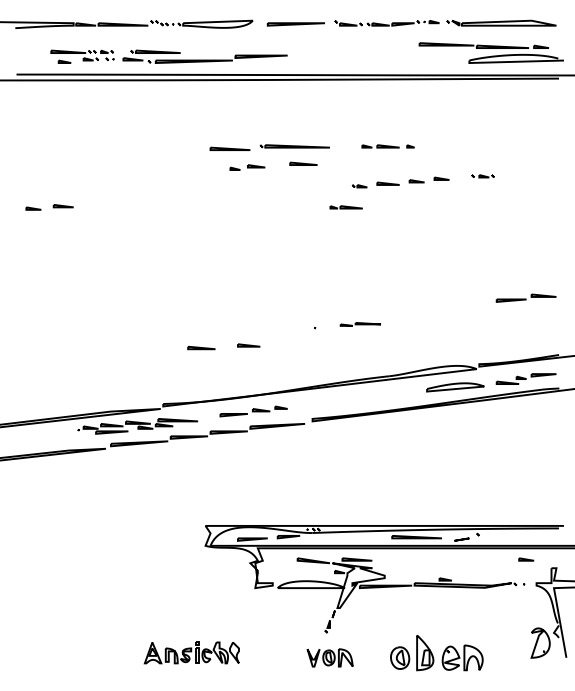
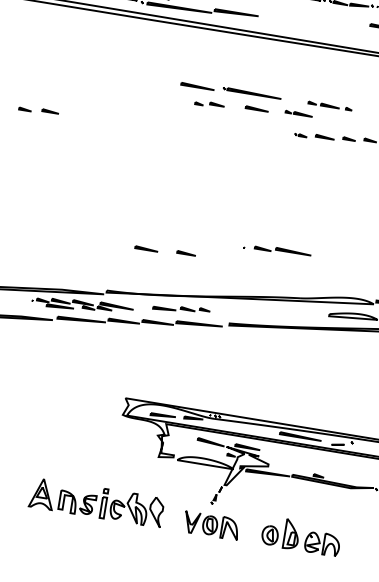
line: (345, 207) -> (298, 113), moved
part: (360, 324) -> (282, 251), size x1.67
part: (191, 652) -> (96, 502), size x1.67
part: (330, 657) -> (212, 525), size x1.43

